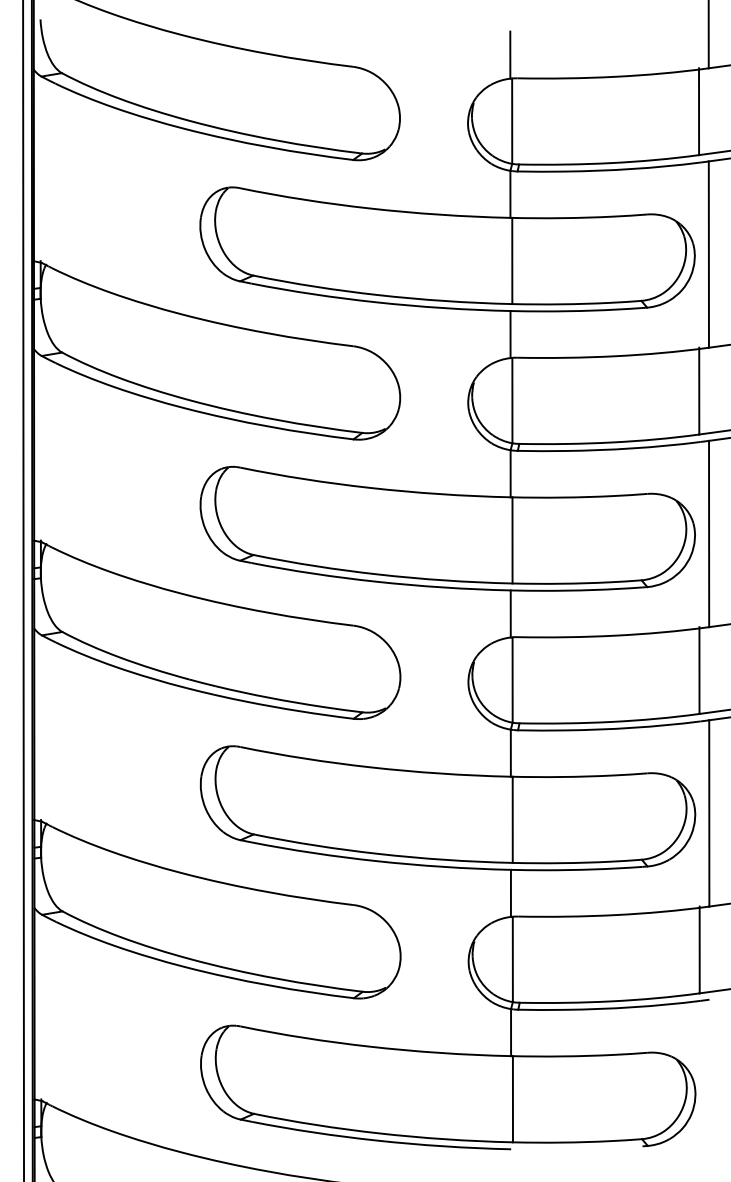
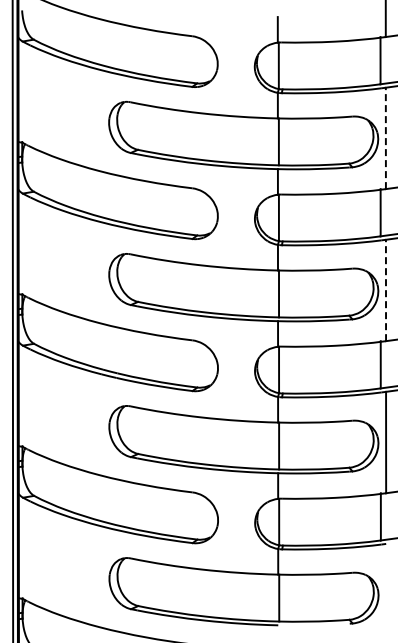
line: (708, 254) -> (385, 138), solid -> dashed
line: (708, 534) -> (385, 290), solid -> dashed

